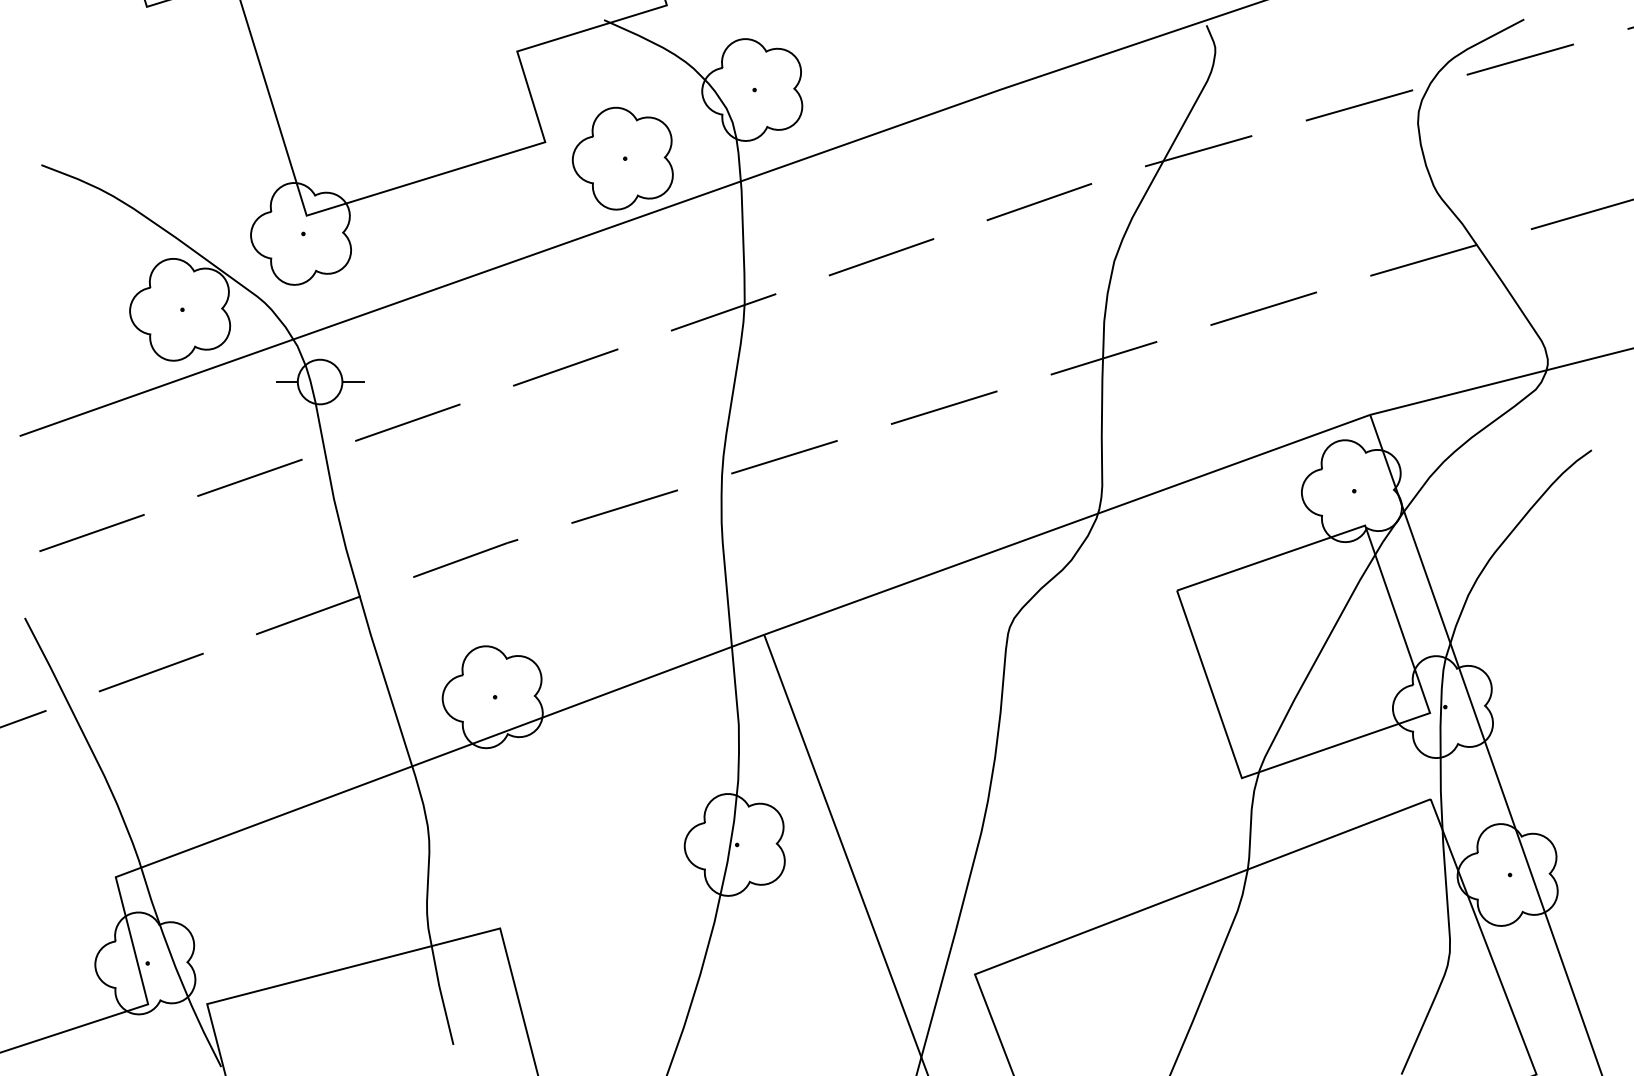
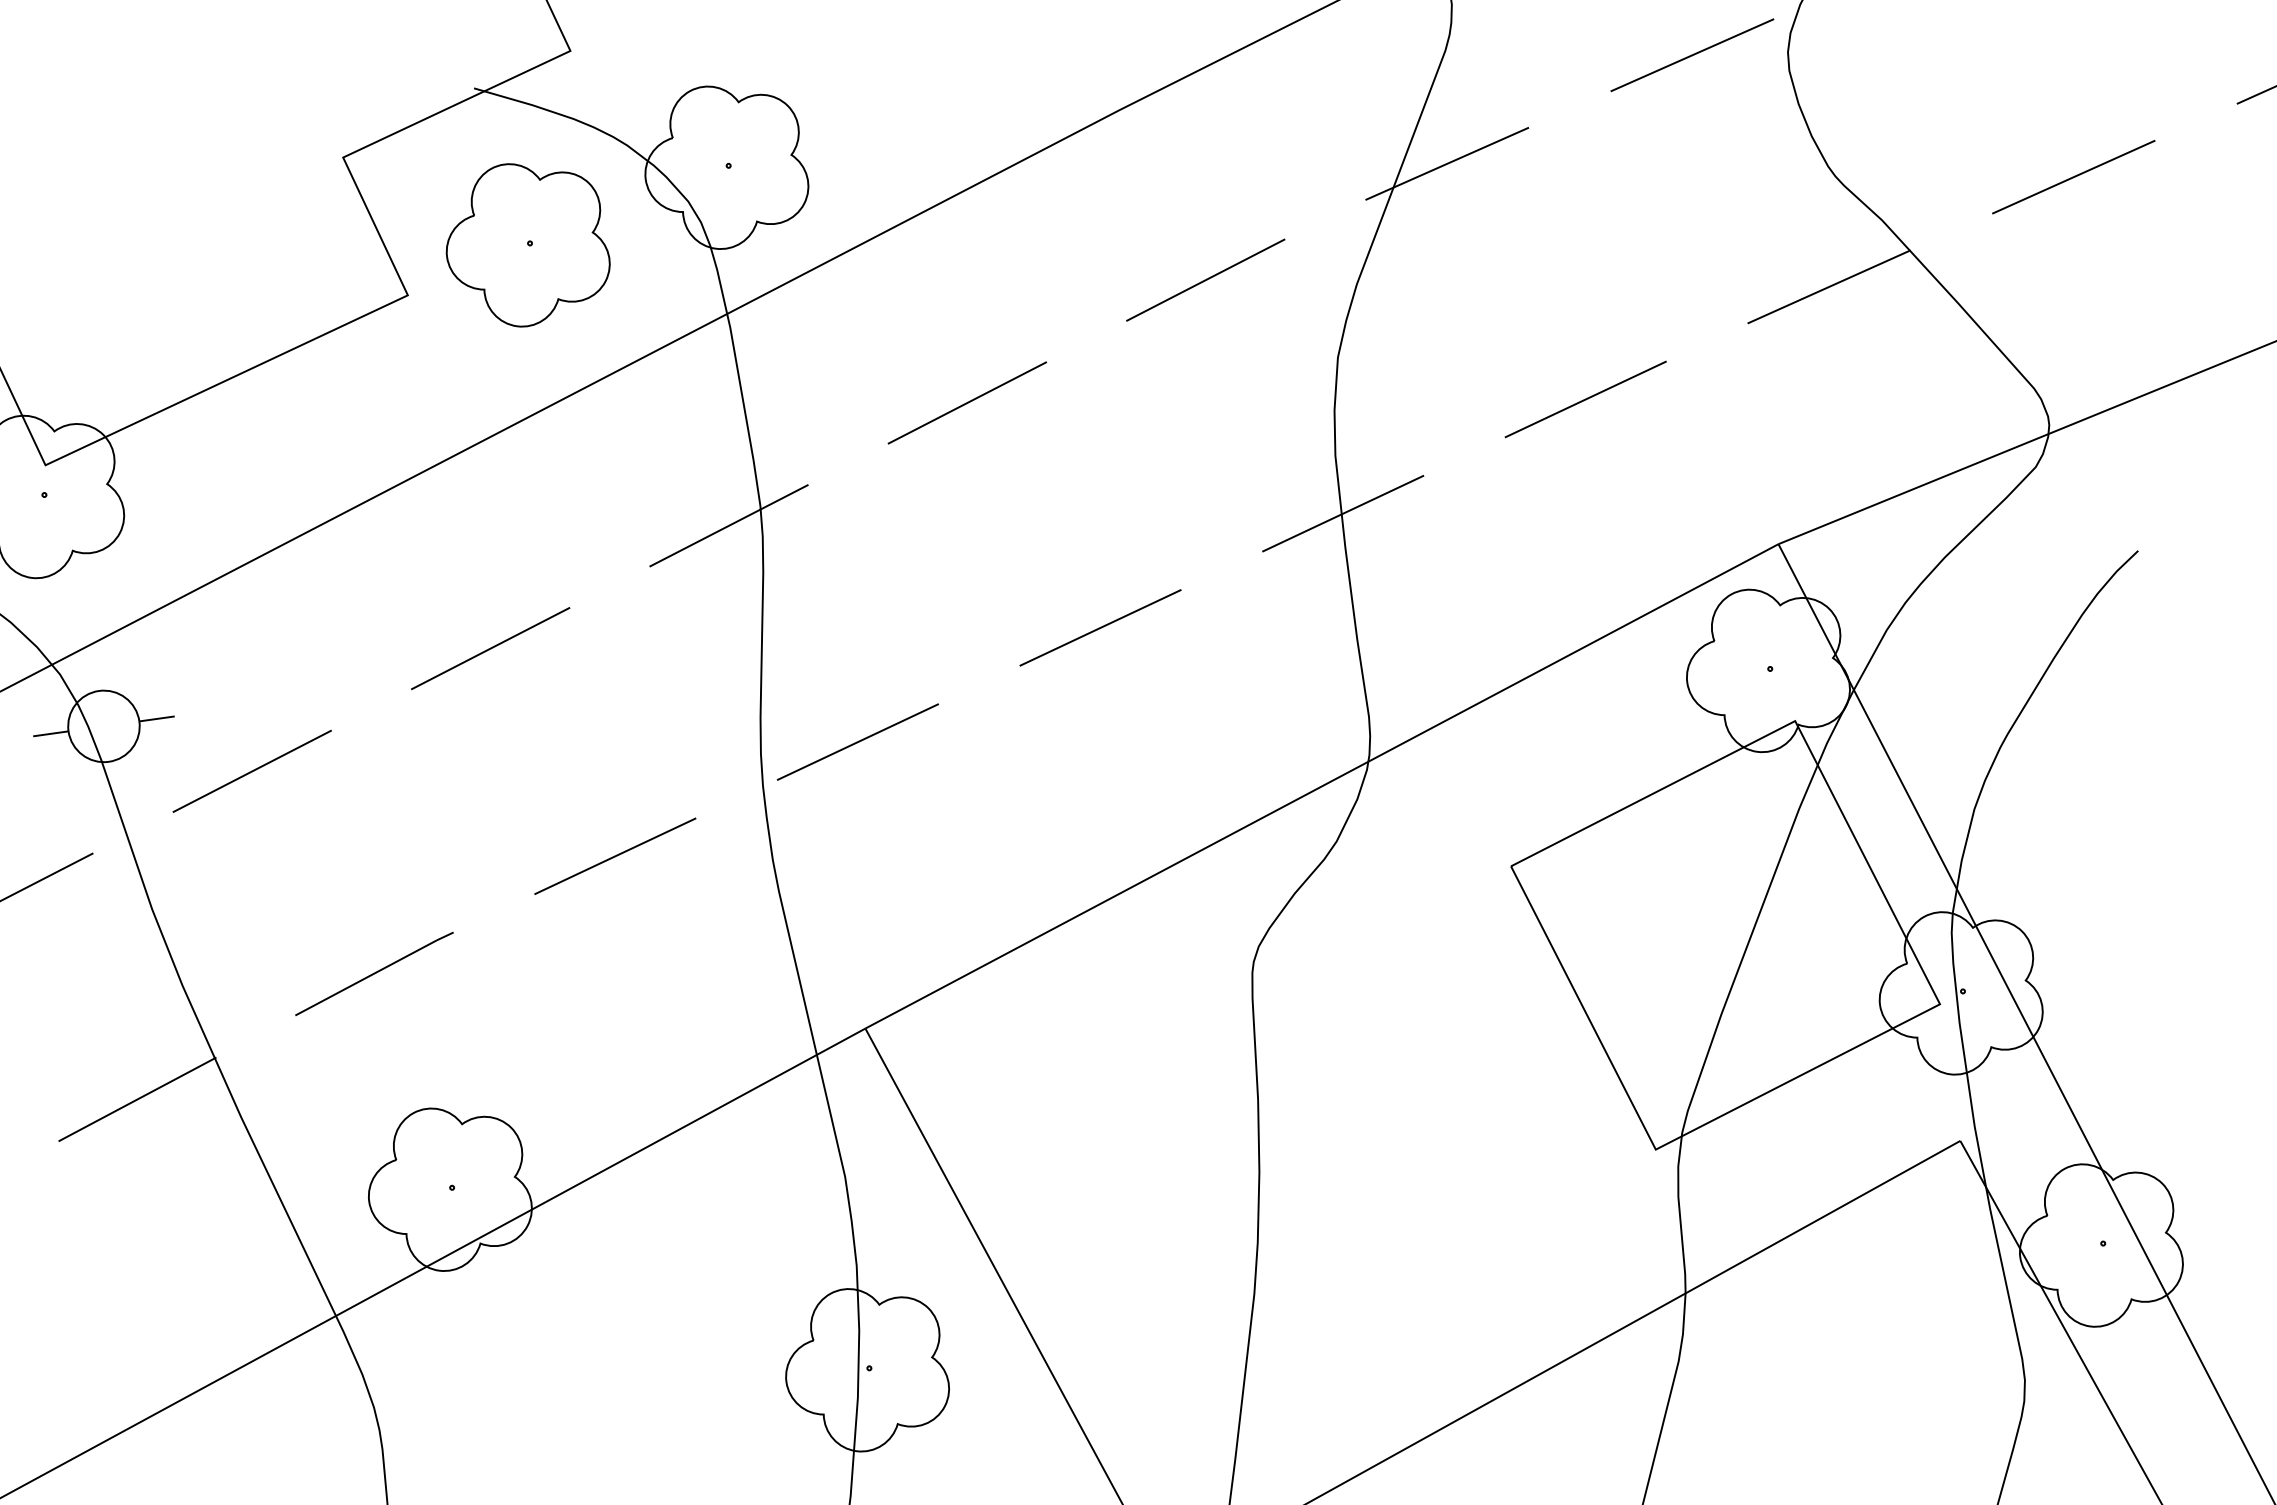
part: (622, 158) -> (525, 243), moved

